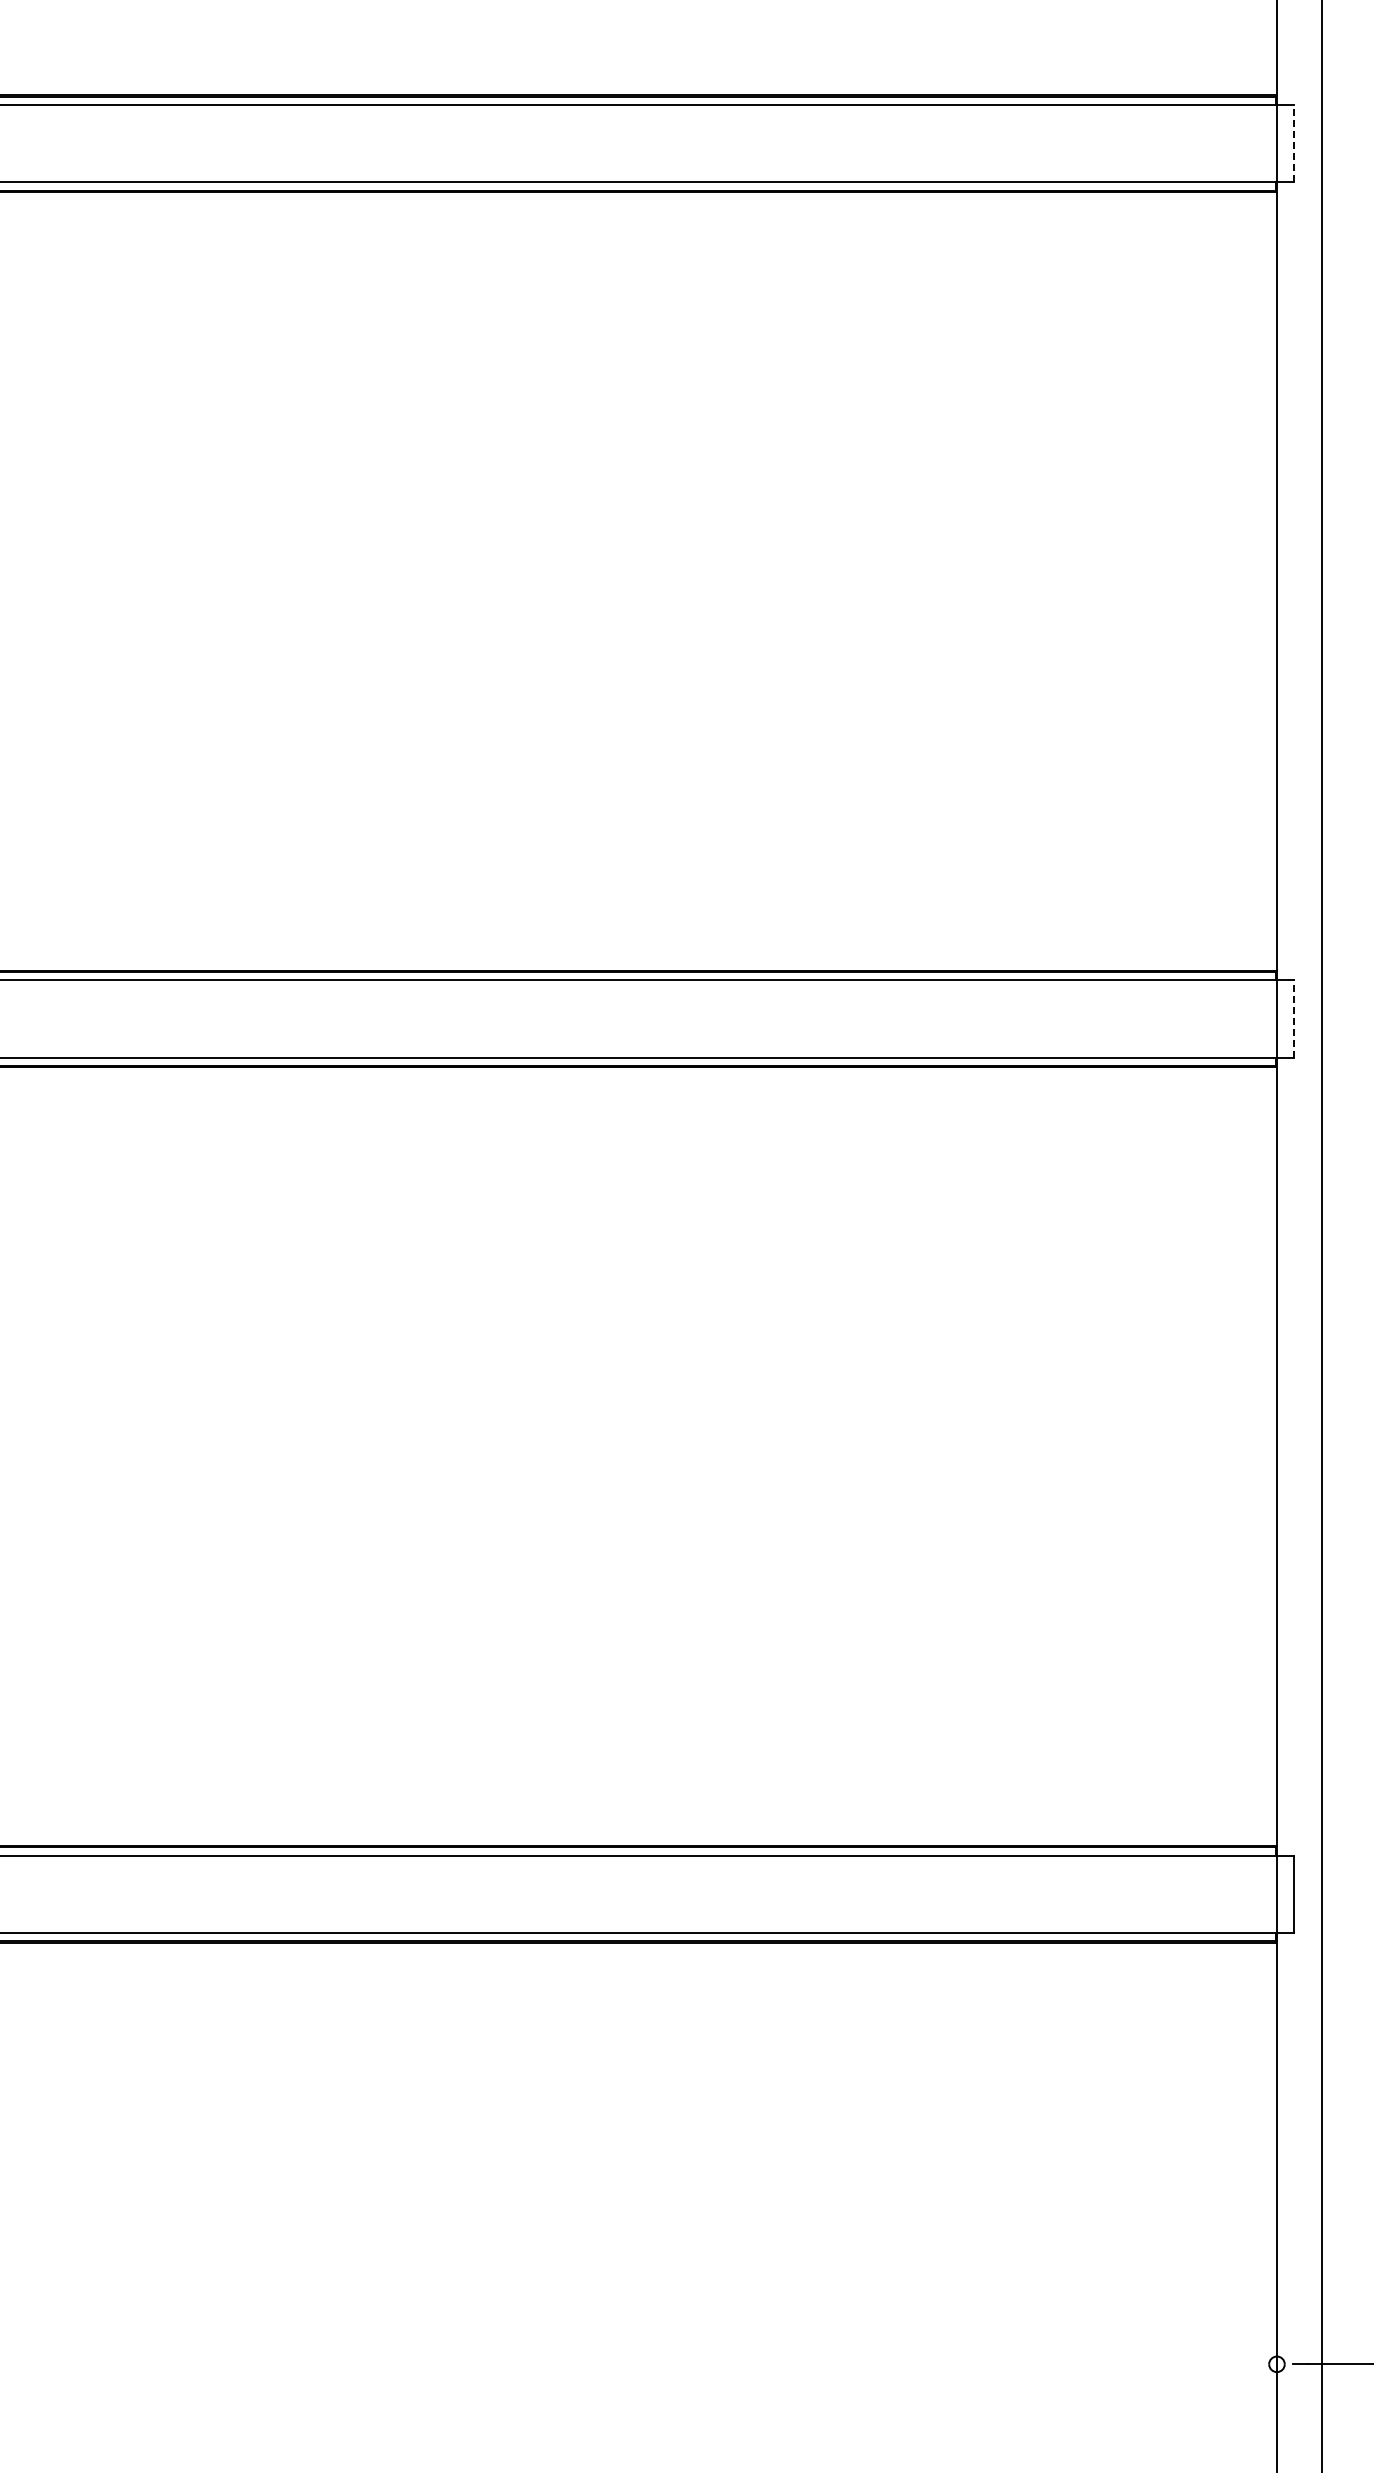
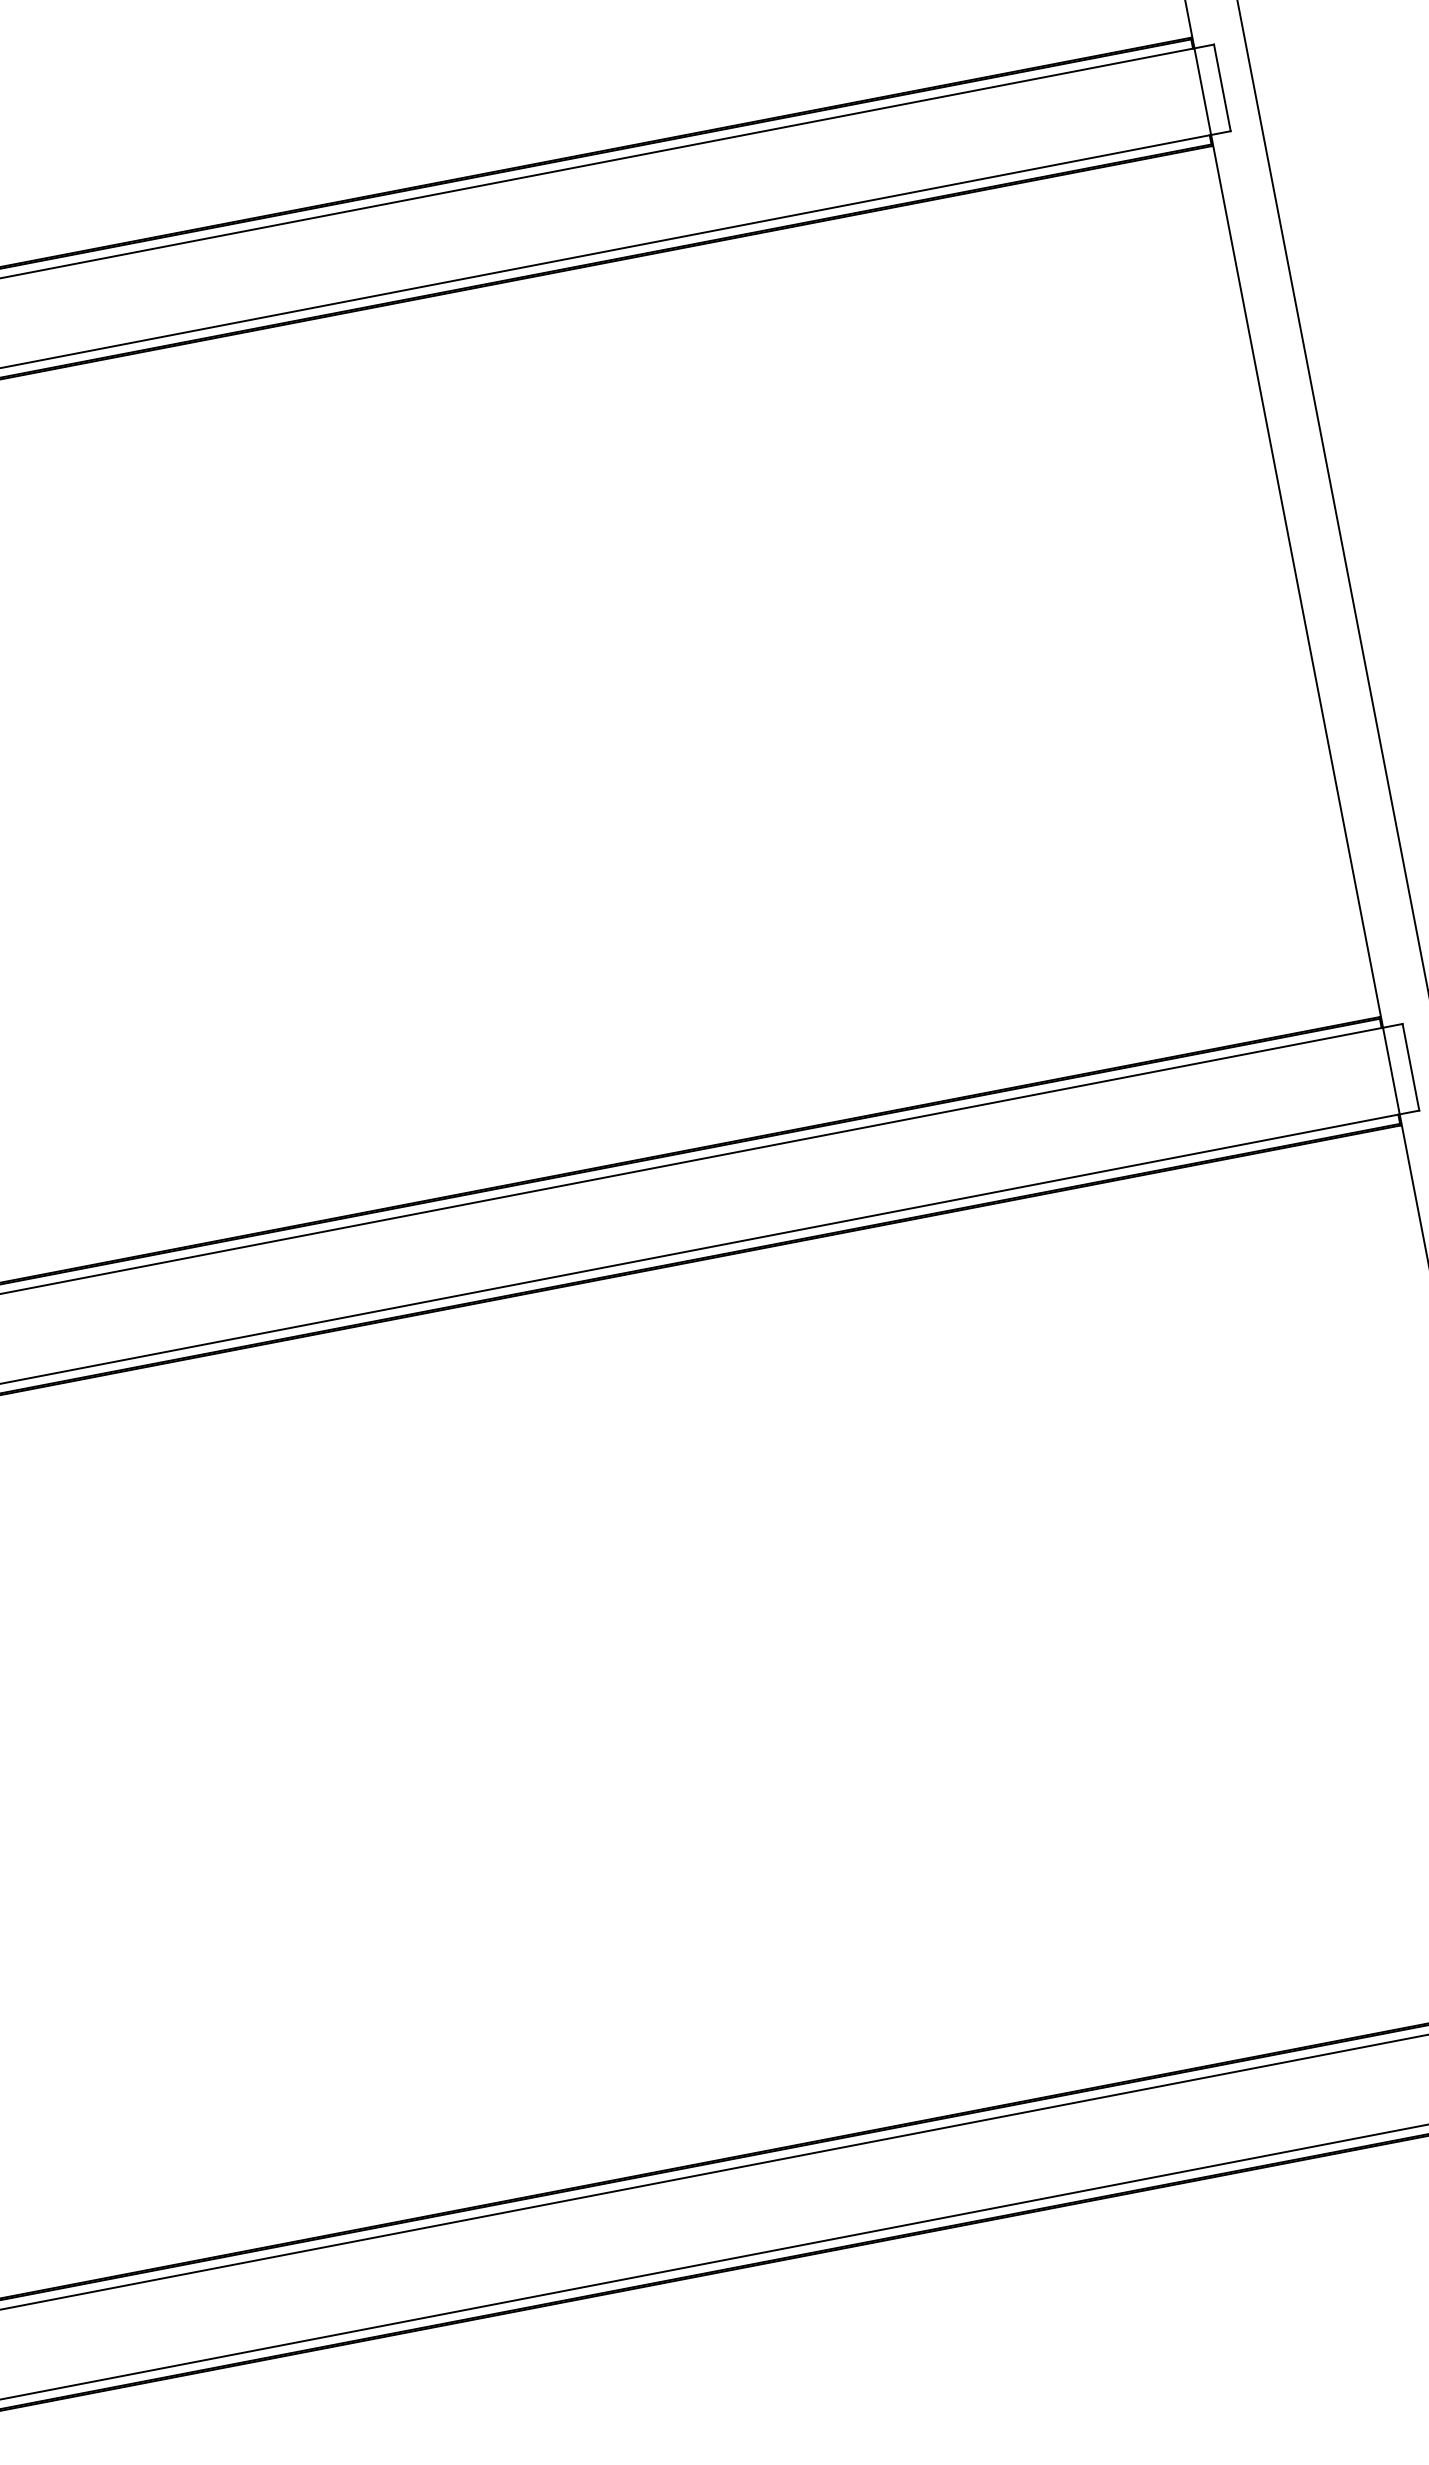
line: (1294, 143) -> (1222, 87), dashed -> solid
line: (1294, 1018) -> (1410, 1066), dashed -> solid

